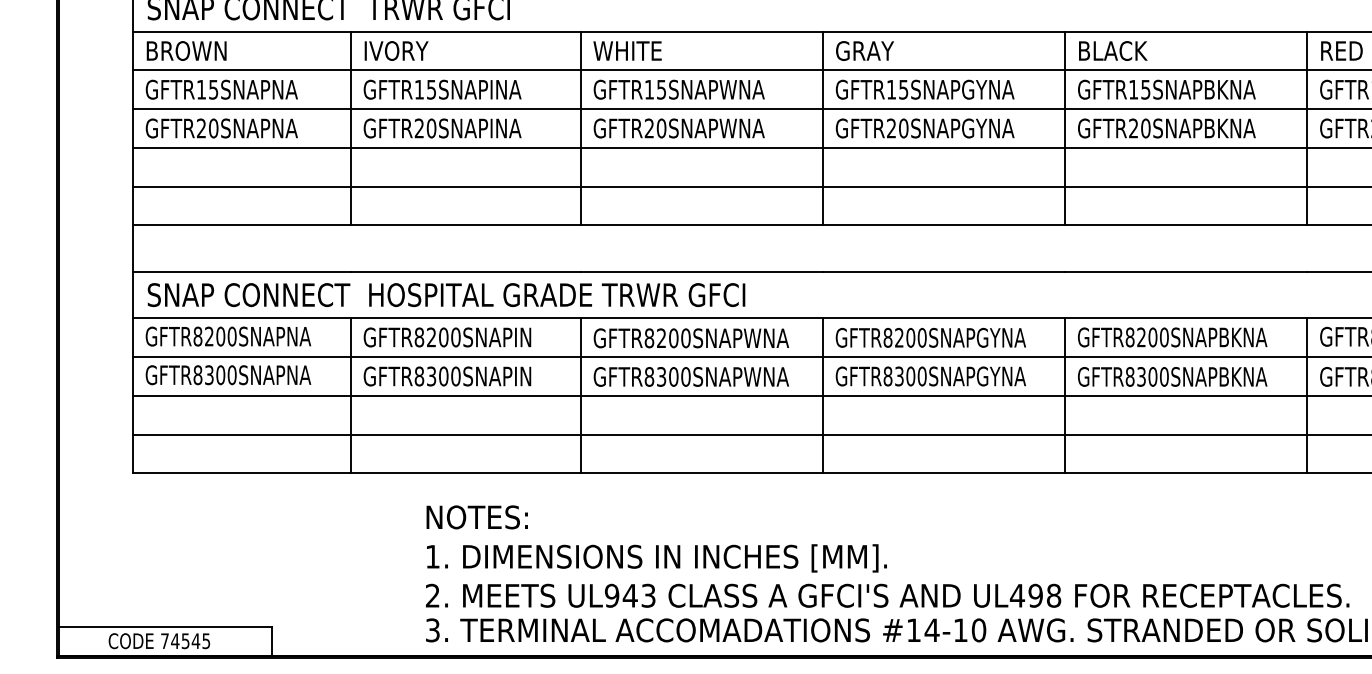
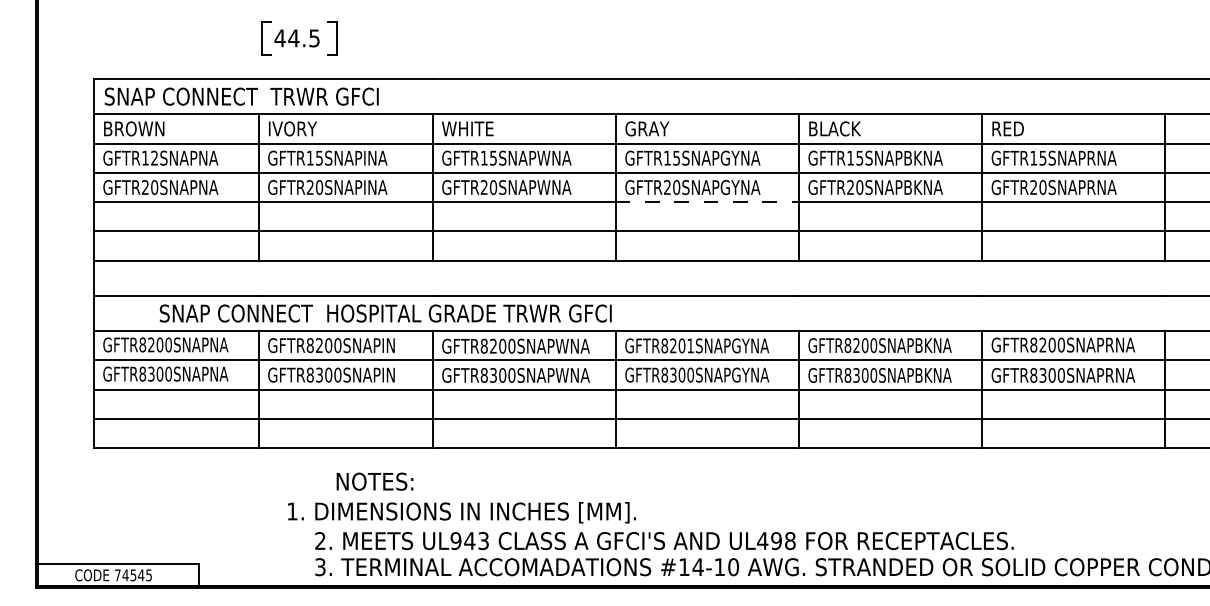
text: (213, 88) -> (154, 157), GFTR15SNAPNA -> GFTR12SNAPNA
line: (944, 148) -> (707, 202), solid -> dashed
text: (446, 295) -> (385, 313), moved
text: (922, 337) -> (690, 345), GFTR8200SNAPGYNA -> GFTR8201SNAPGYNA
text: (476, 517) -> (374, 481), moved
text: (656, 558) -> (461, 512), moved

